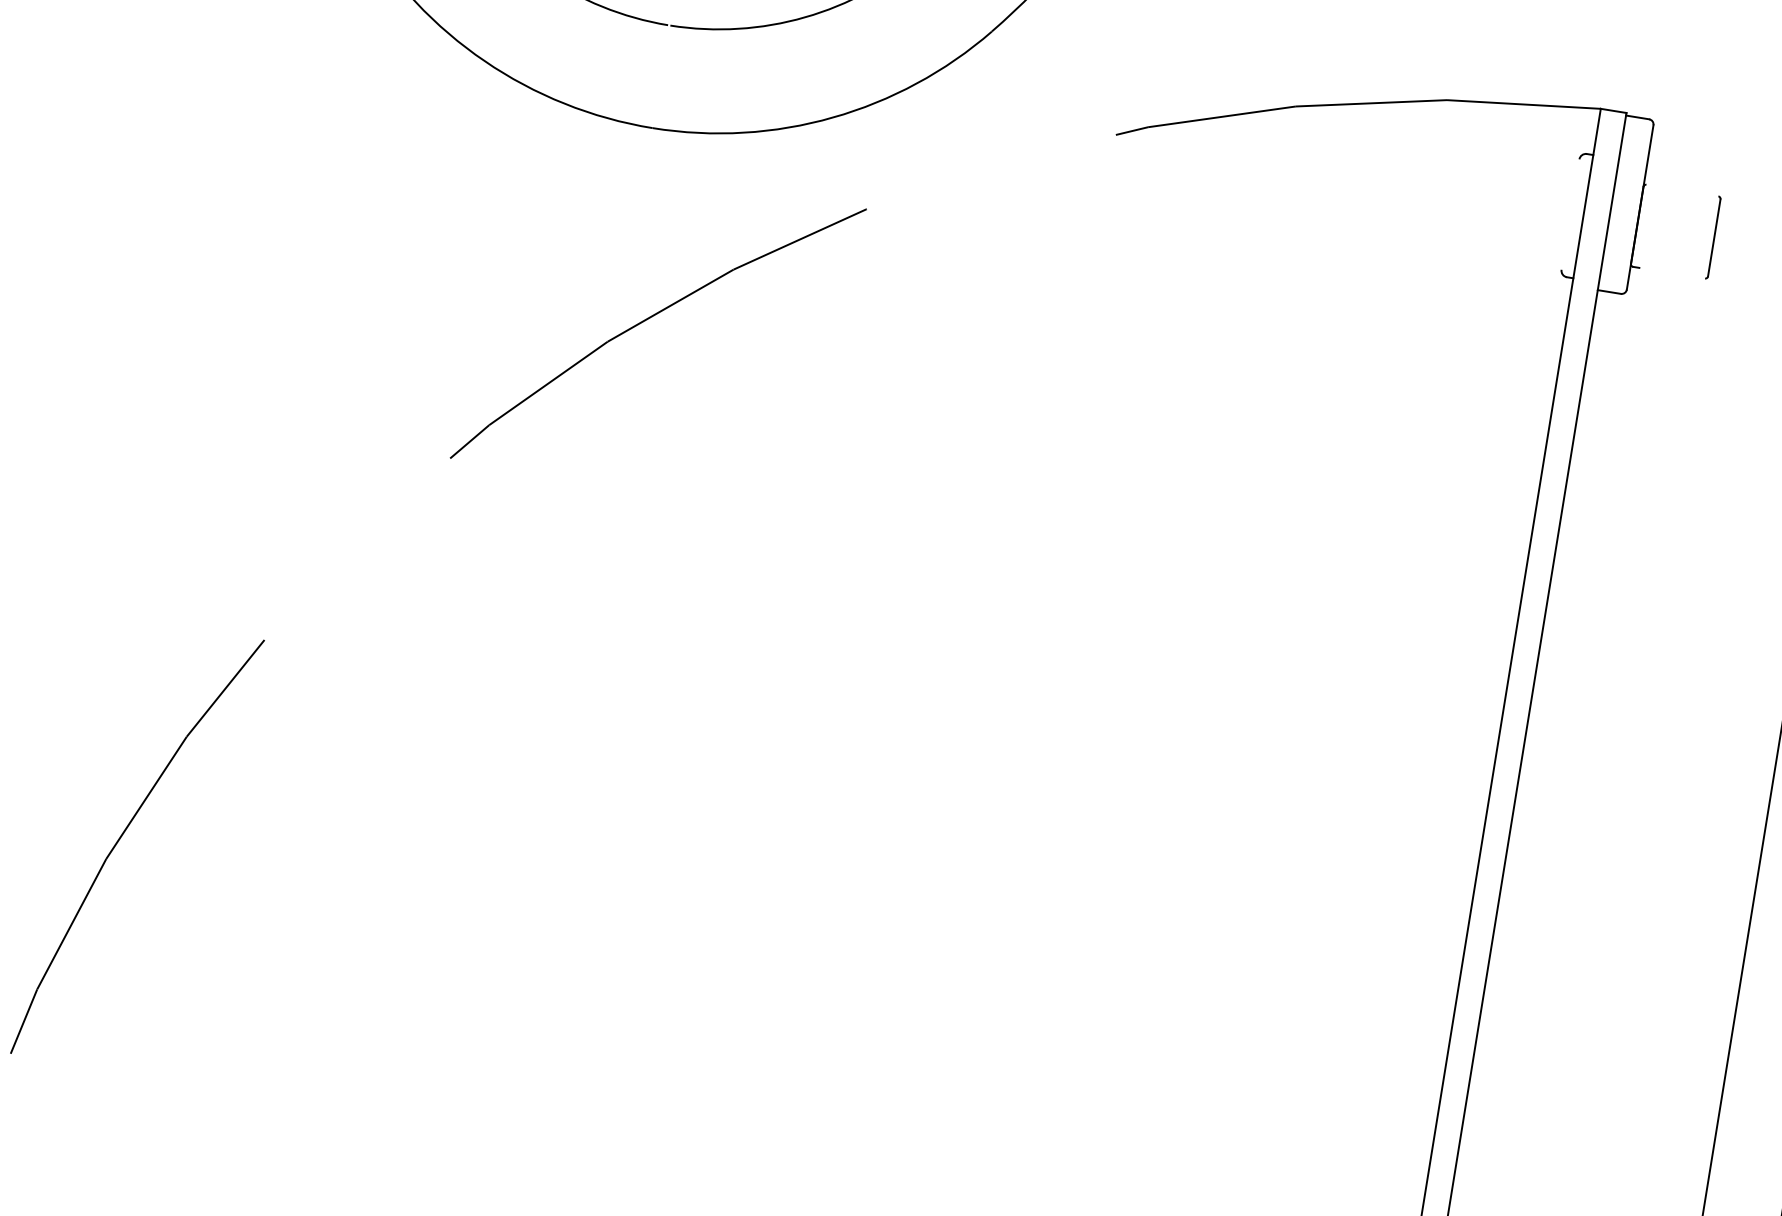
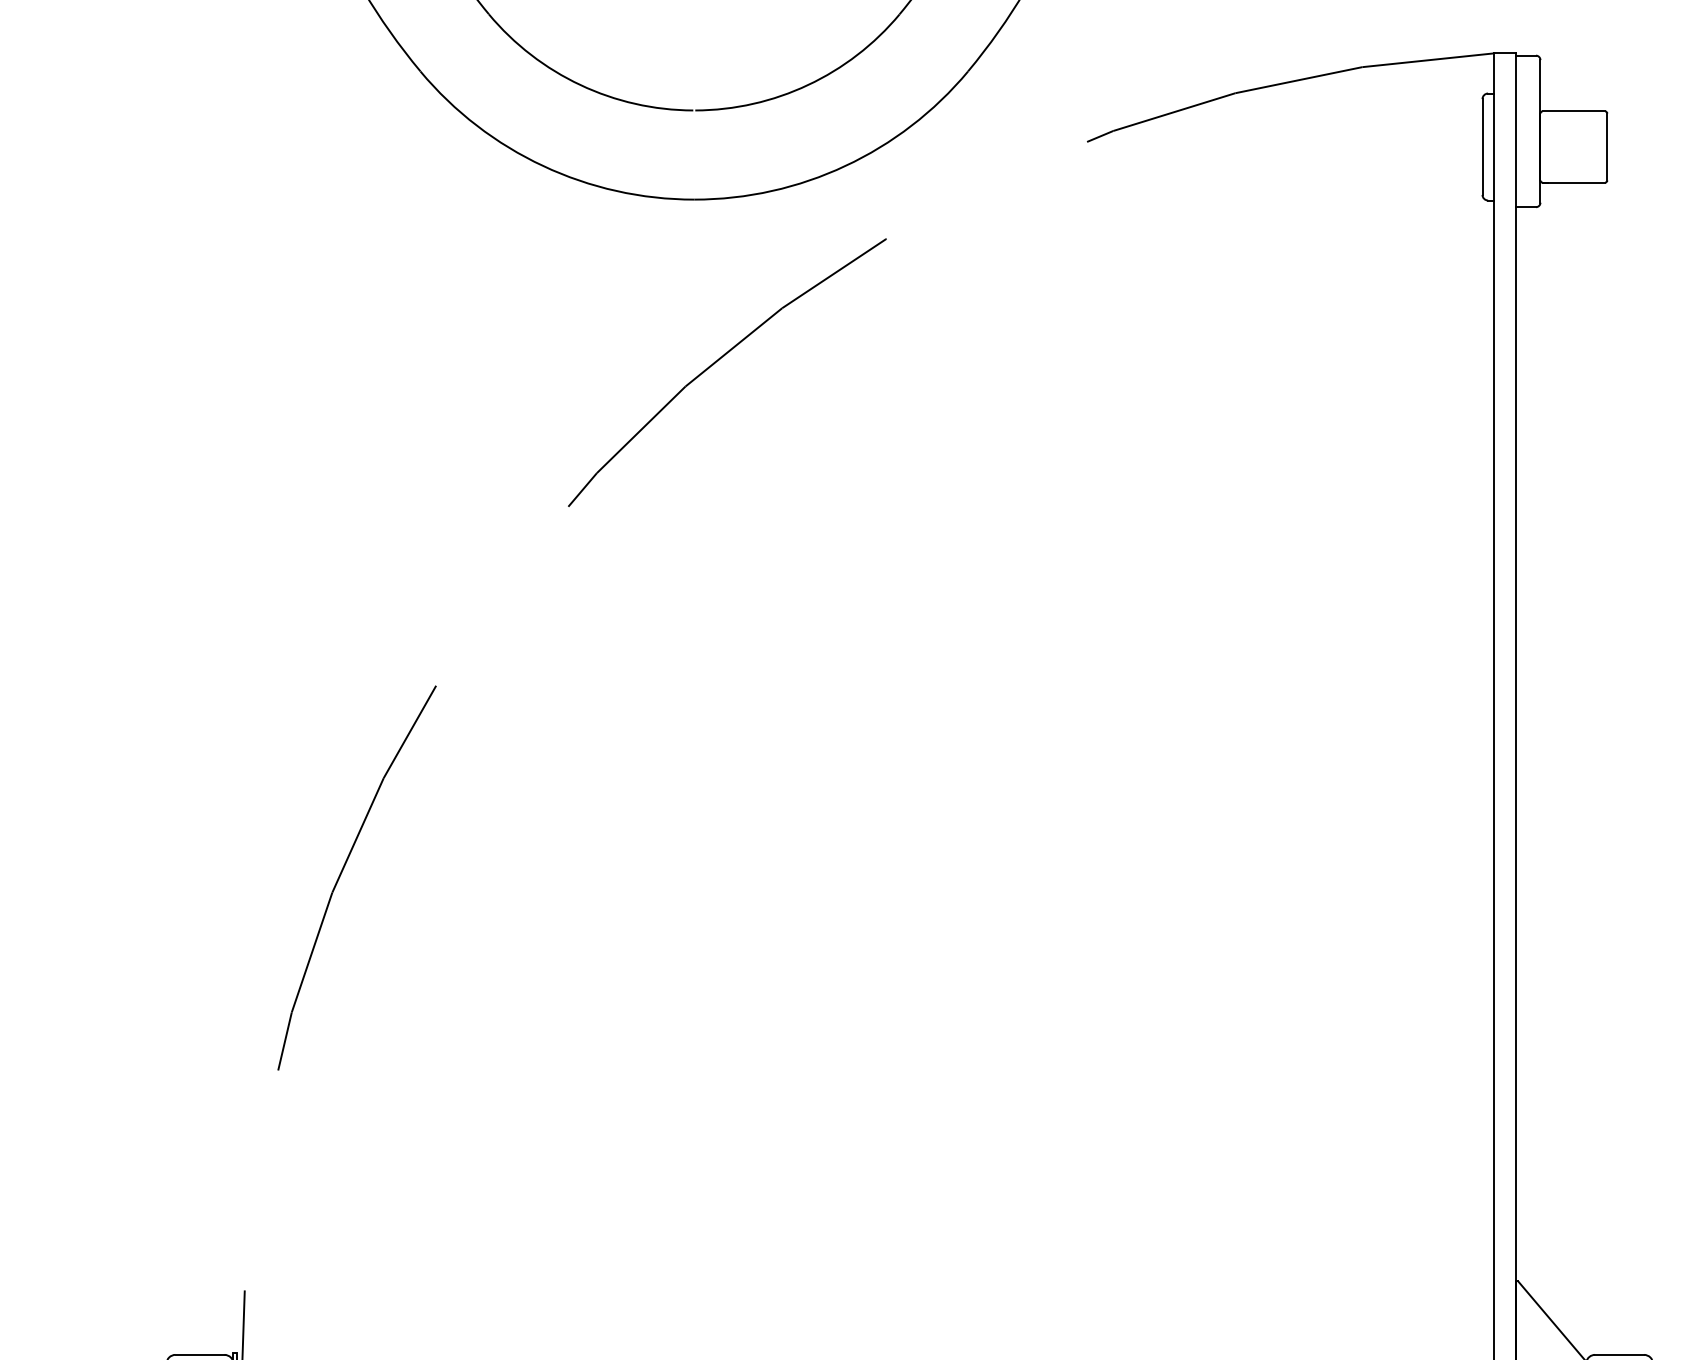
line: (1681, 190) -> (1573, 111), added
line: (1570, 213) -> (1482, 146), added
line: (1668, 272) -> (1573, 182), added

